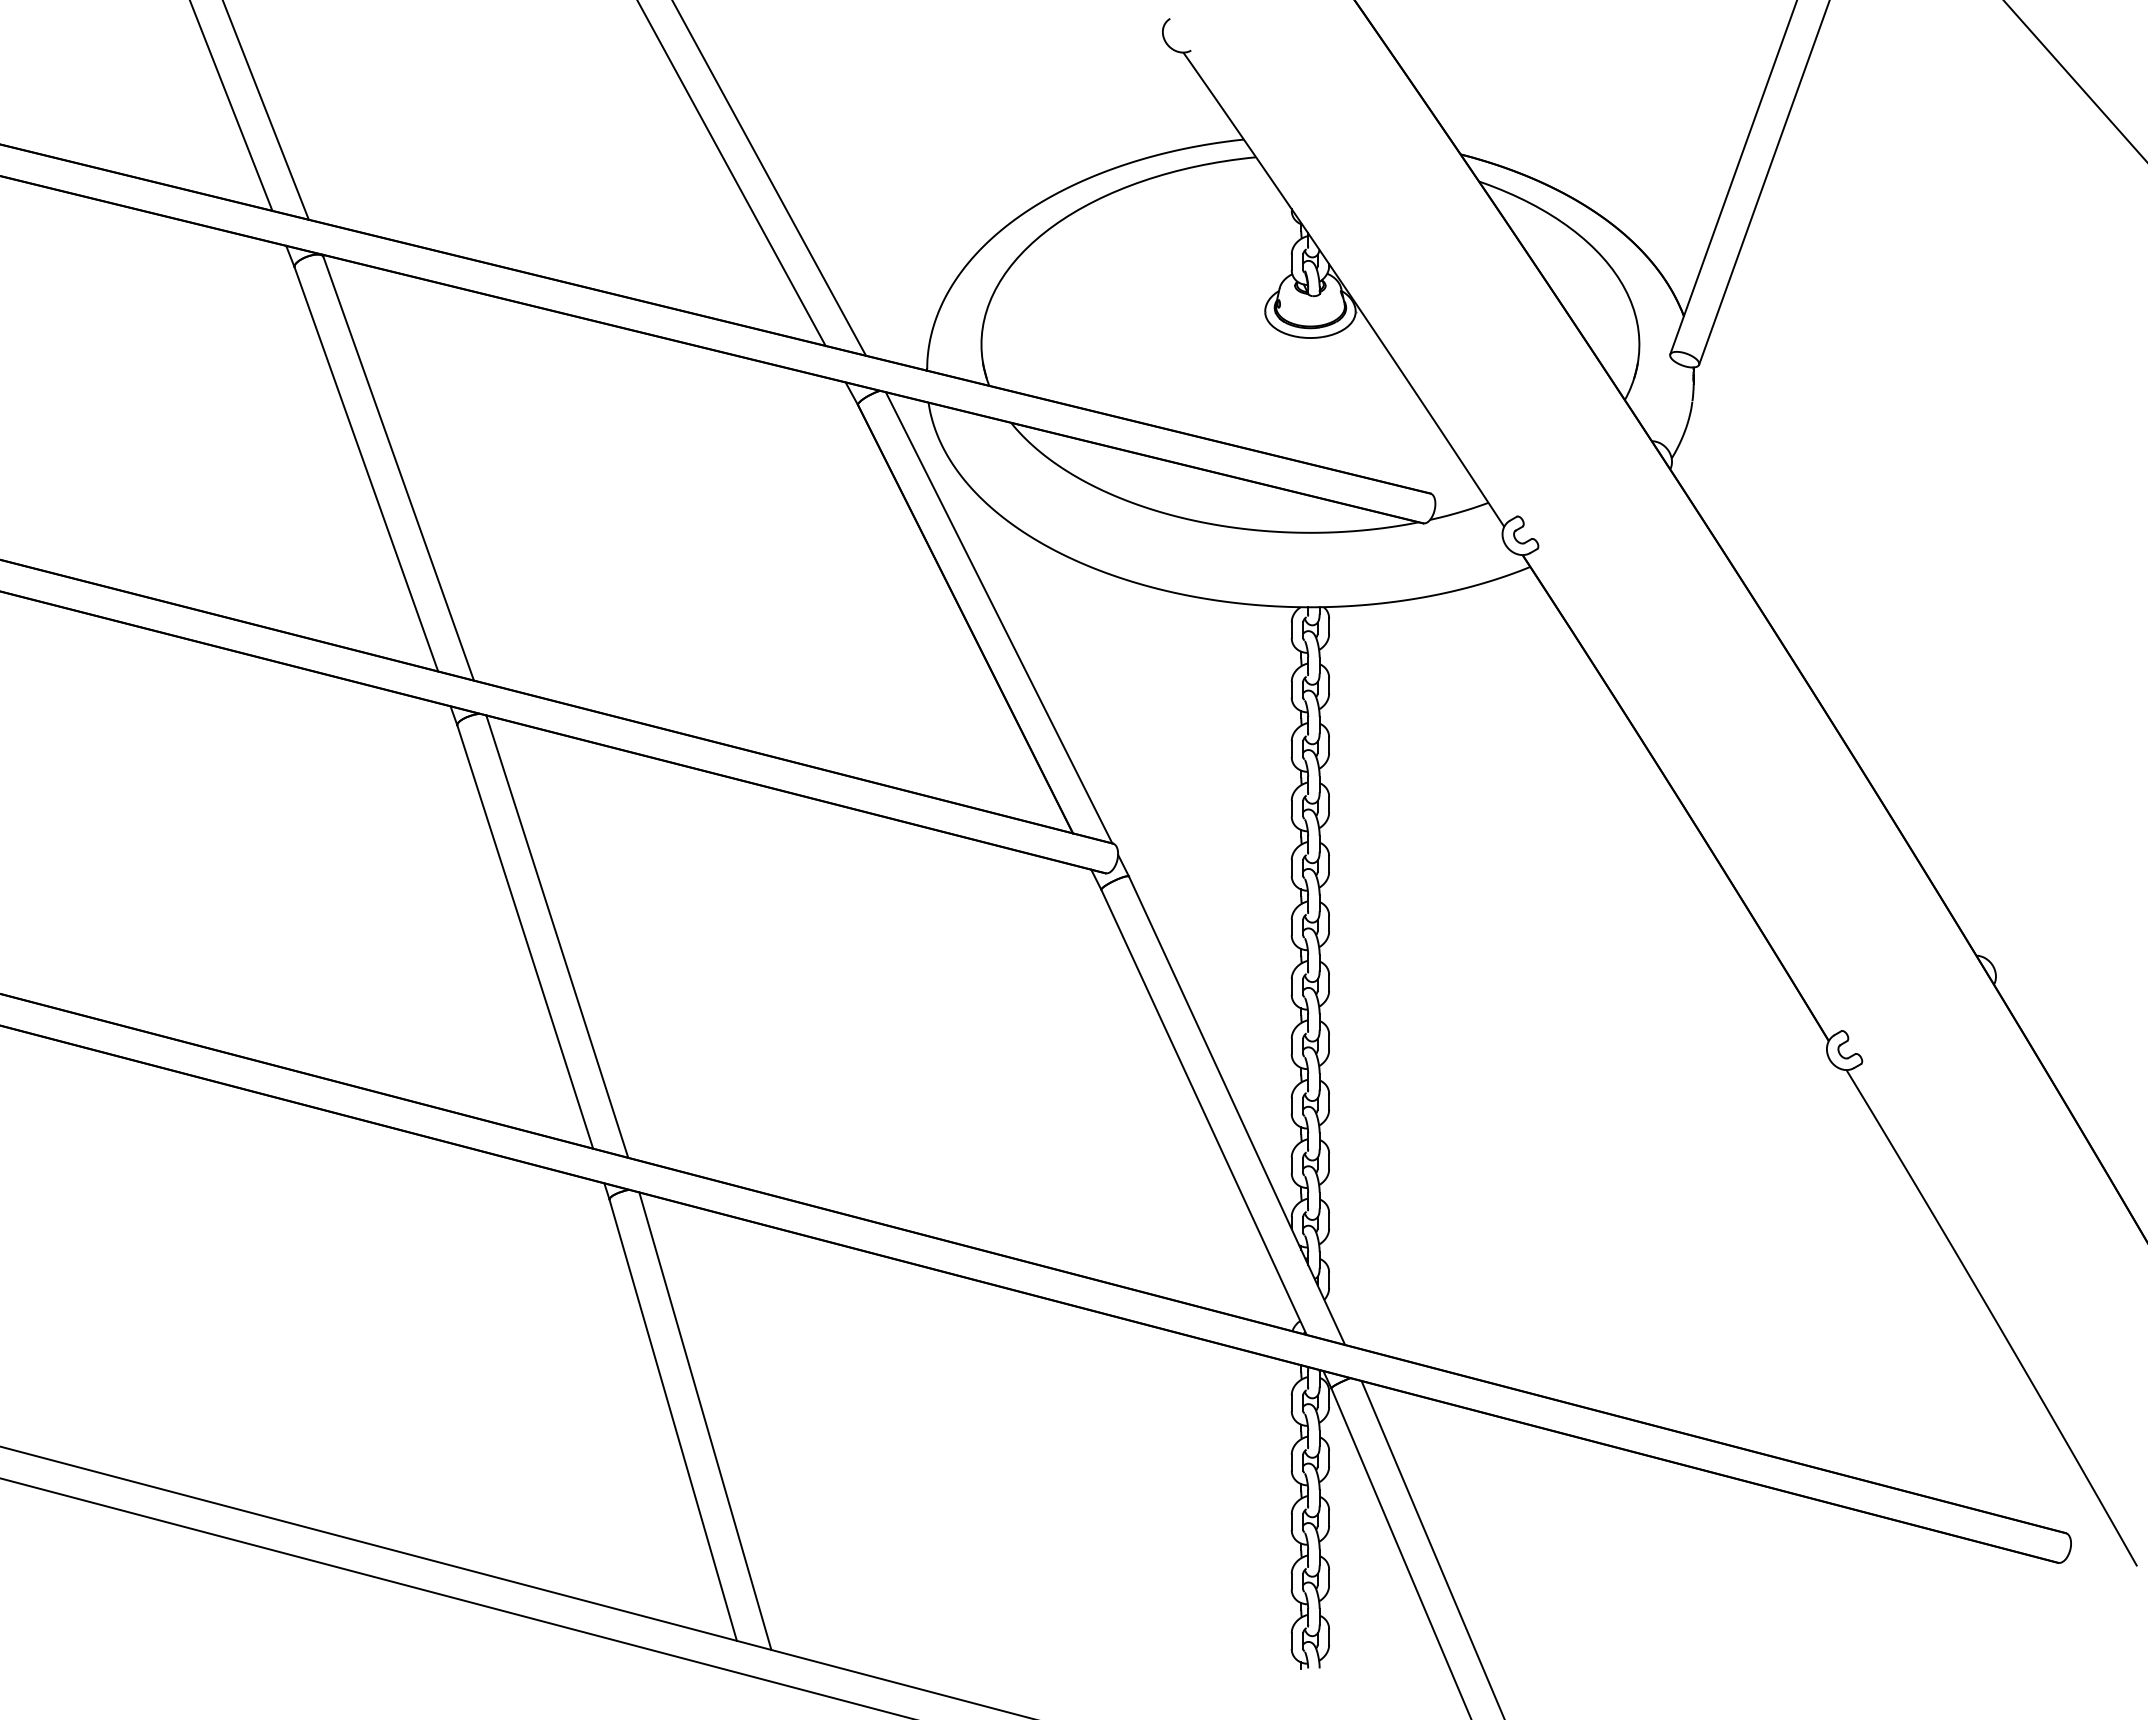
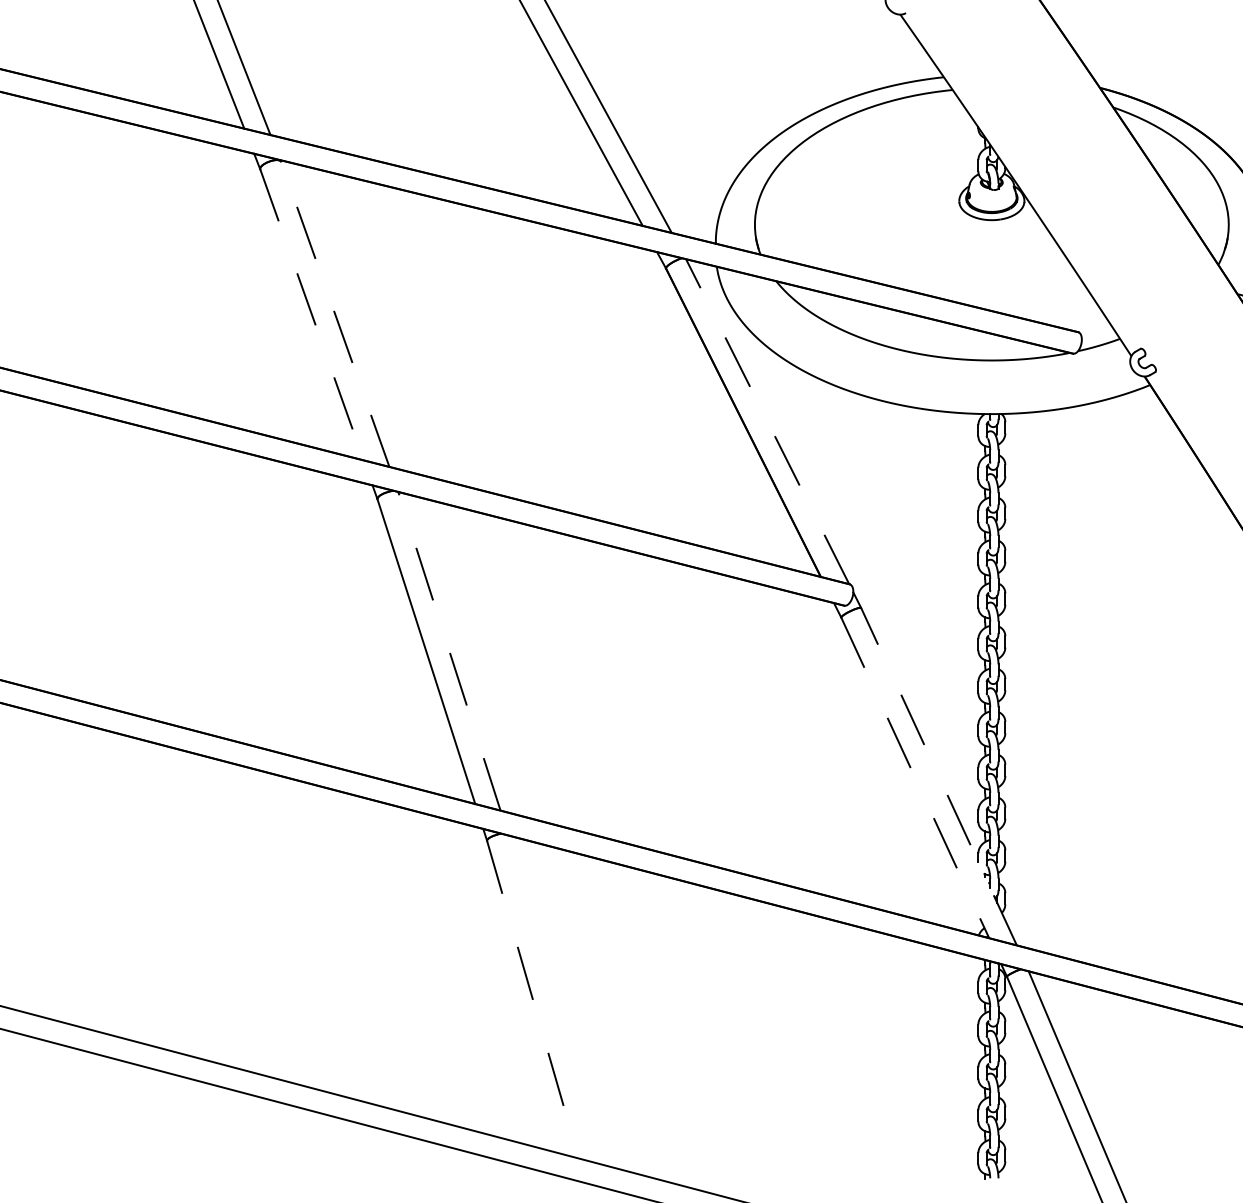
line: (398, 468) -> (335, 314), solid -> dashed
line: (366, 469) -> (312, 314), solid -> dashed
line: (998, 617) -> (767, 421), solid -> dashed
line: (557, 936) -> (449, 651), solid -> dashed
line: (1237, 1110) -> (939, 776), solid -> dashed
line: (1204, 1112) -> (915, 777), solid -> dashed
line: (673, 1420) -> (533, 999), solid -> dashed
line: (705, 1420) -> (556, 999), removed

